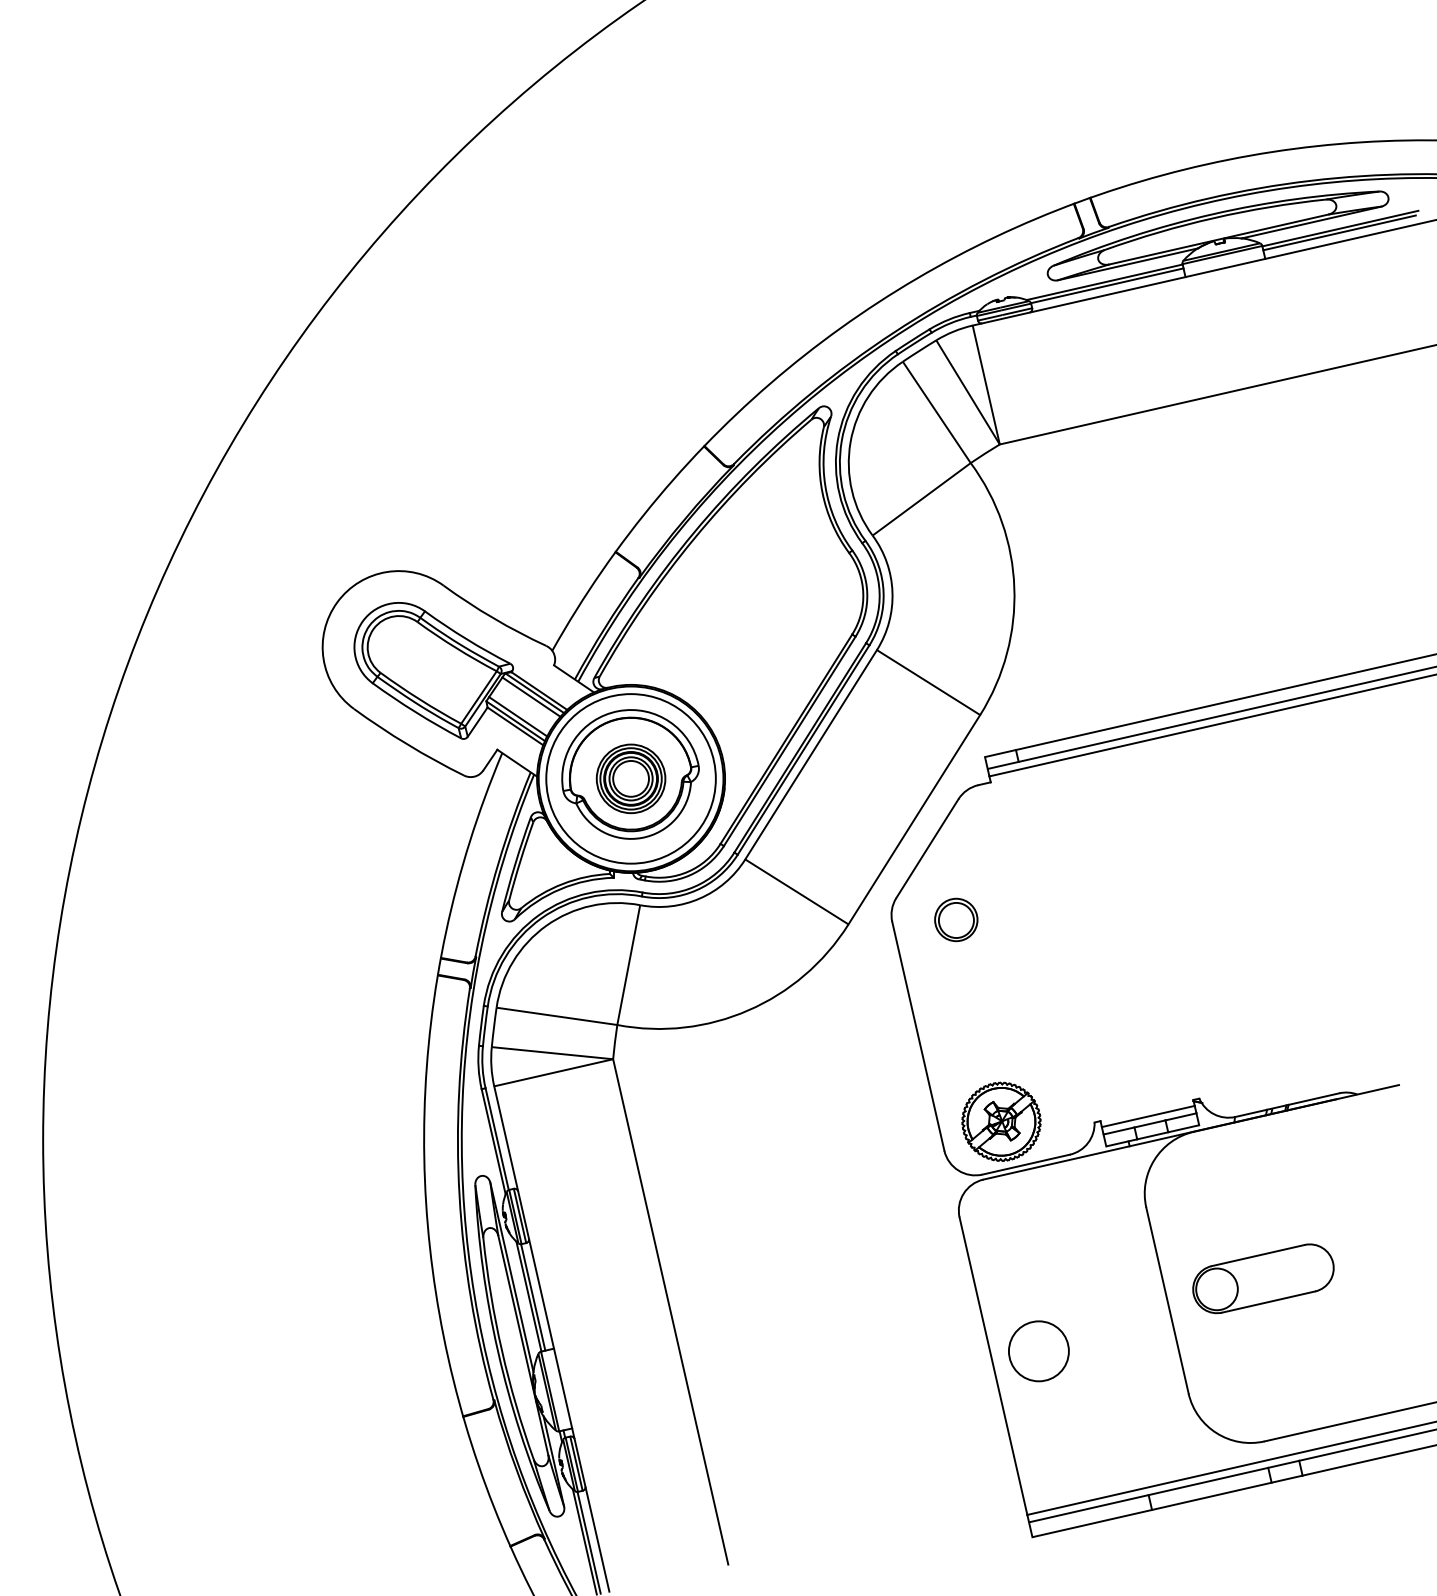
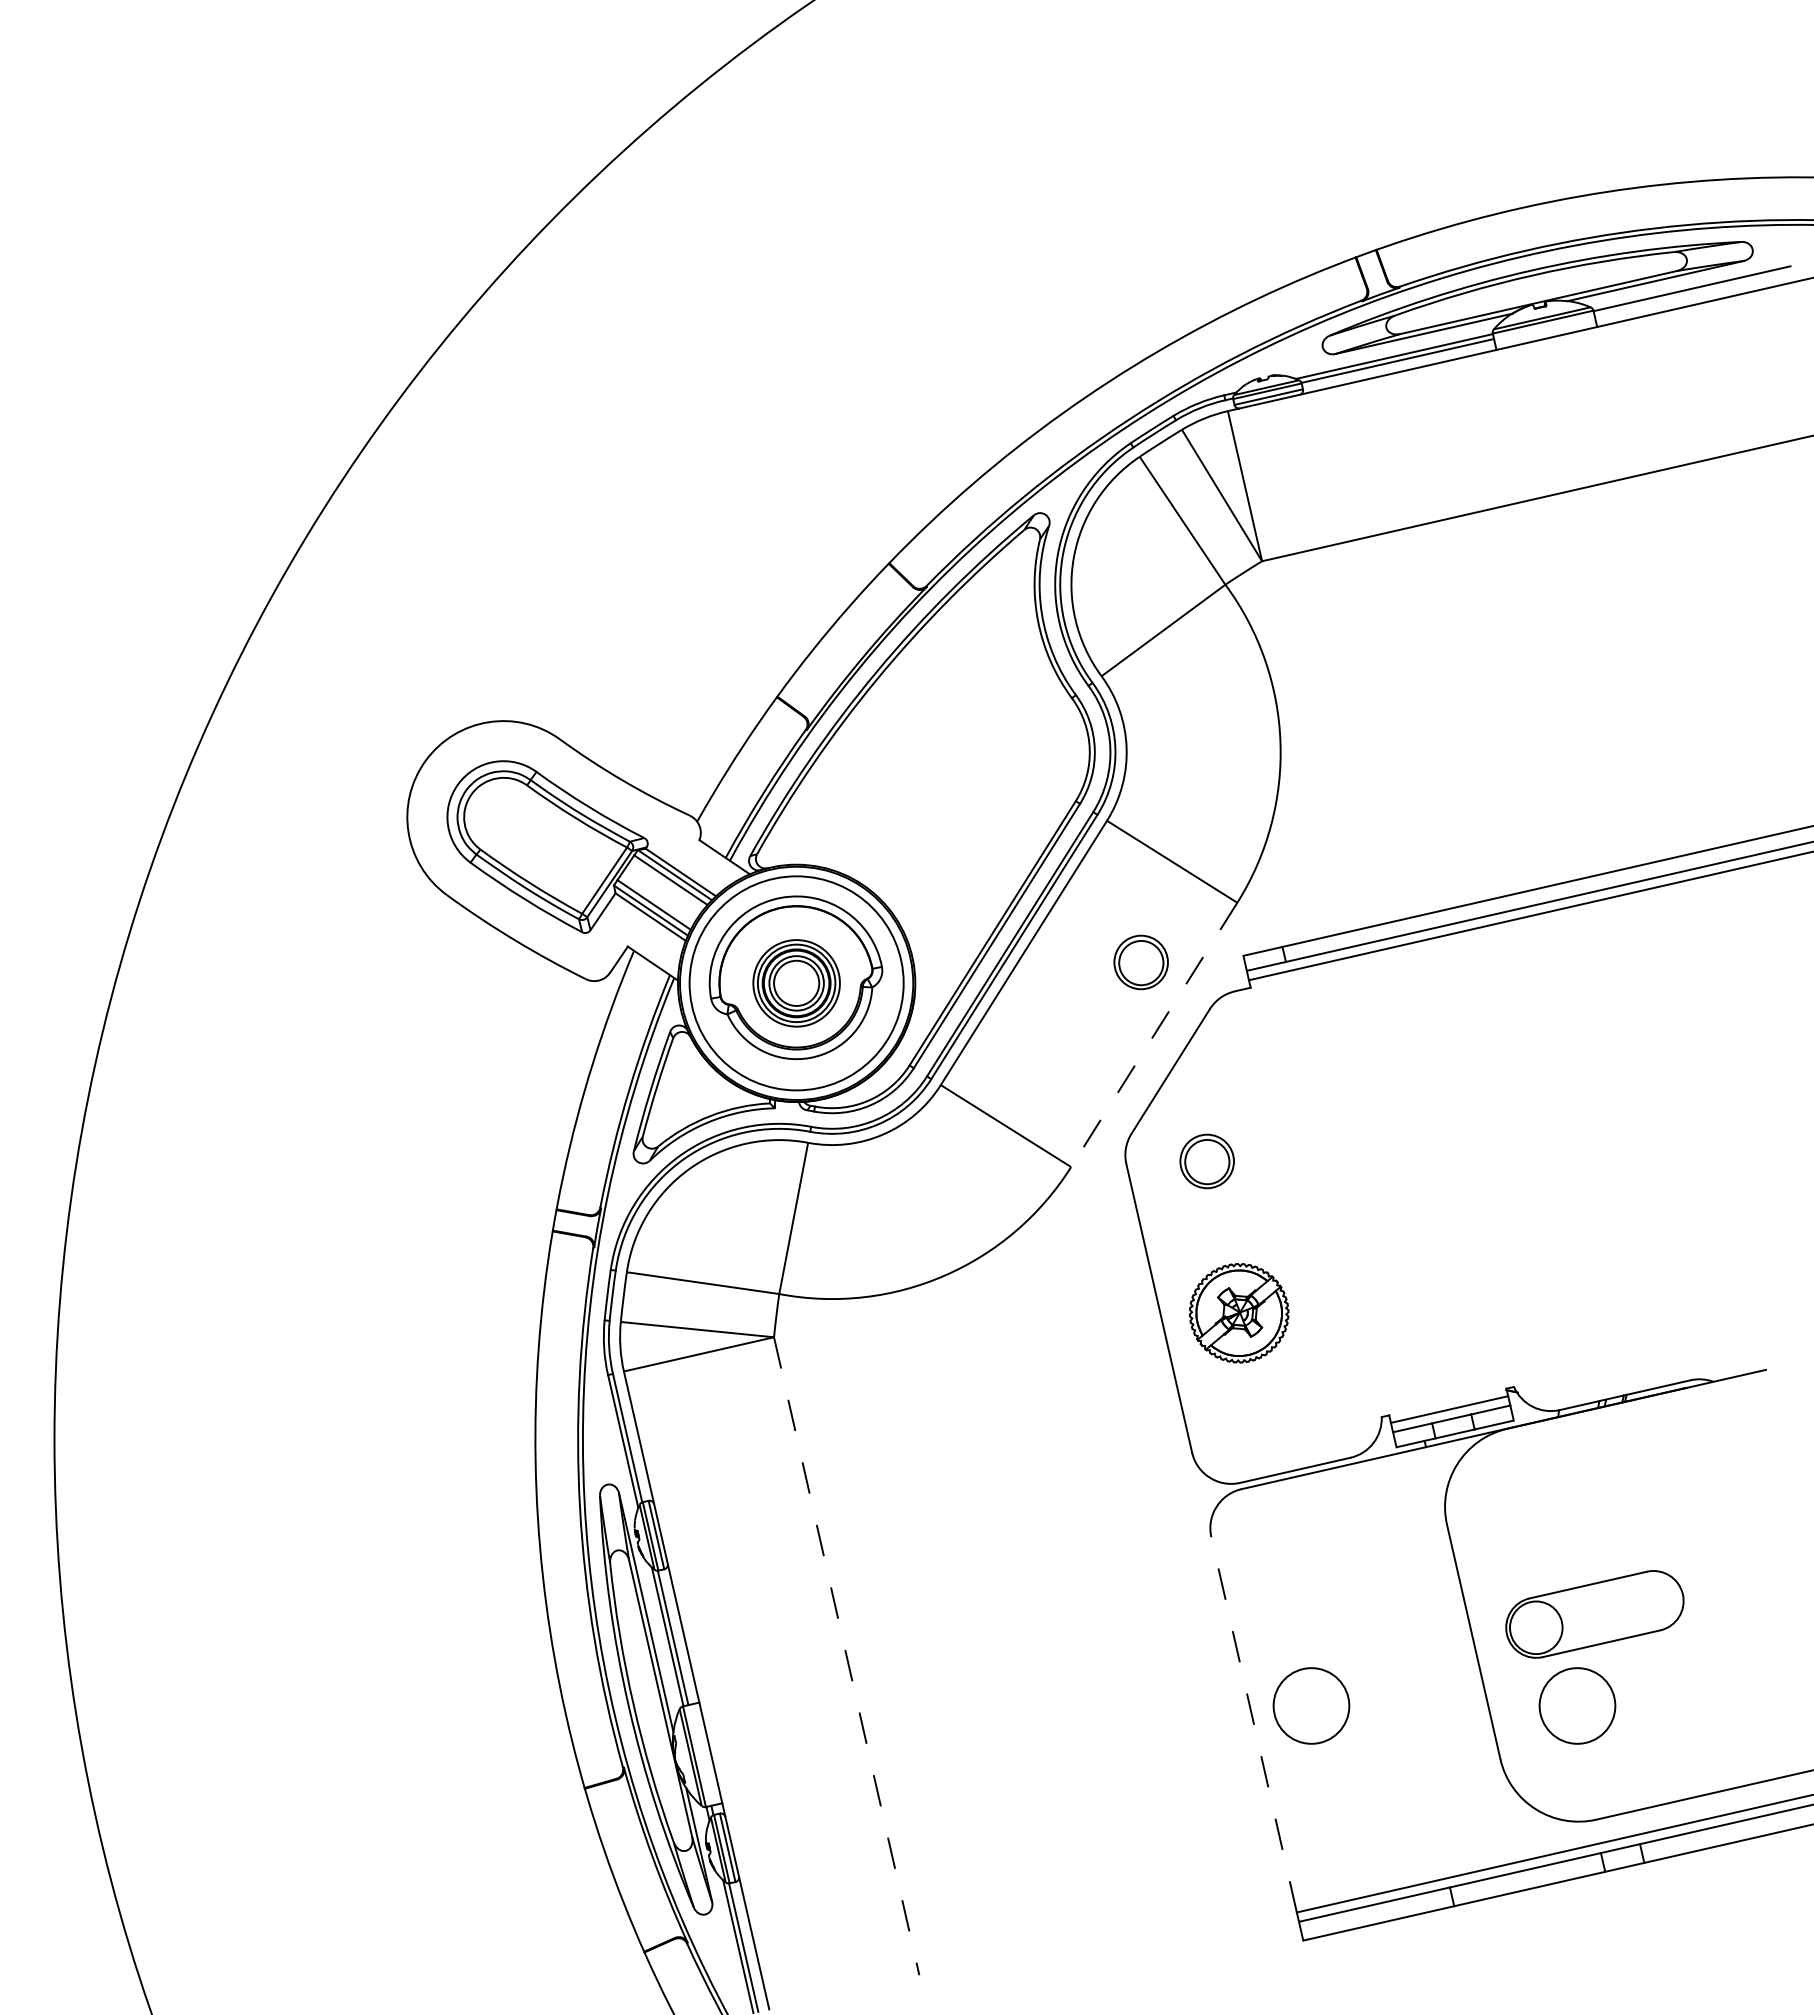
line: (1339, 233) -> (1690, 294), removed
part: (903, 762) -> (1140, 962), added
line: (913, 820) -> (1153, 1035), solid -> dashed
part: (1001, 1122) -> (1239, 1313), moved
line: (670, 1312) -> (846, 1656), solid -> dashed
circle: (1249, 1350) -> (1577, 1705), added
line: (993, 1366) -> (1254, 1724), solid -> dashed

